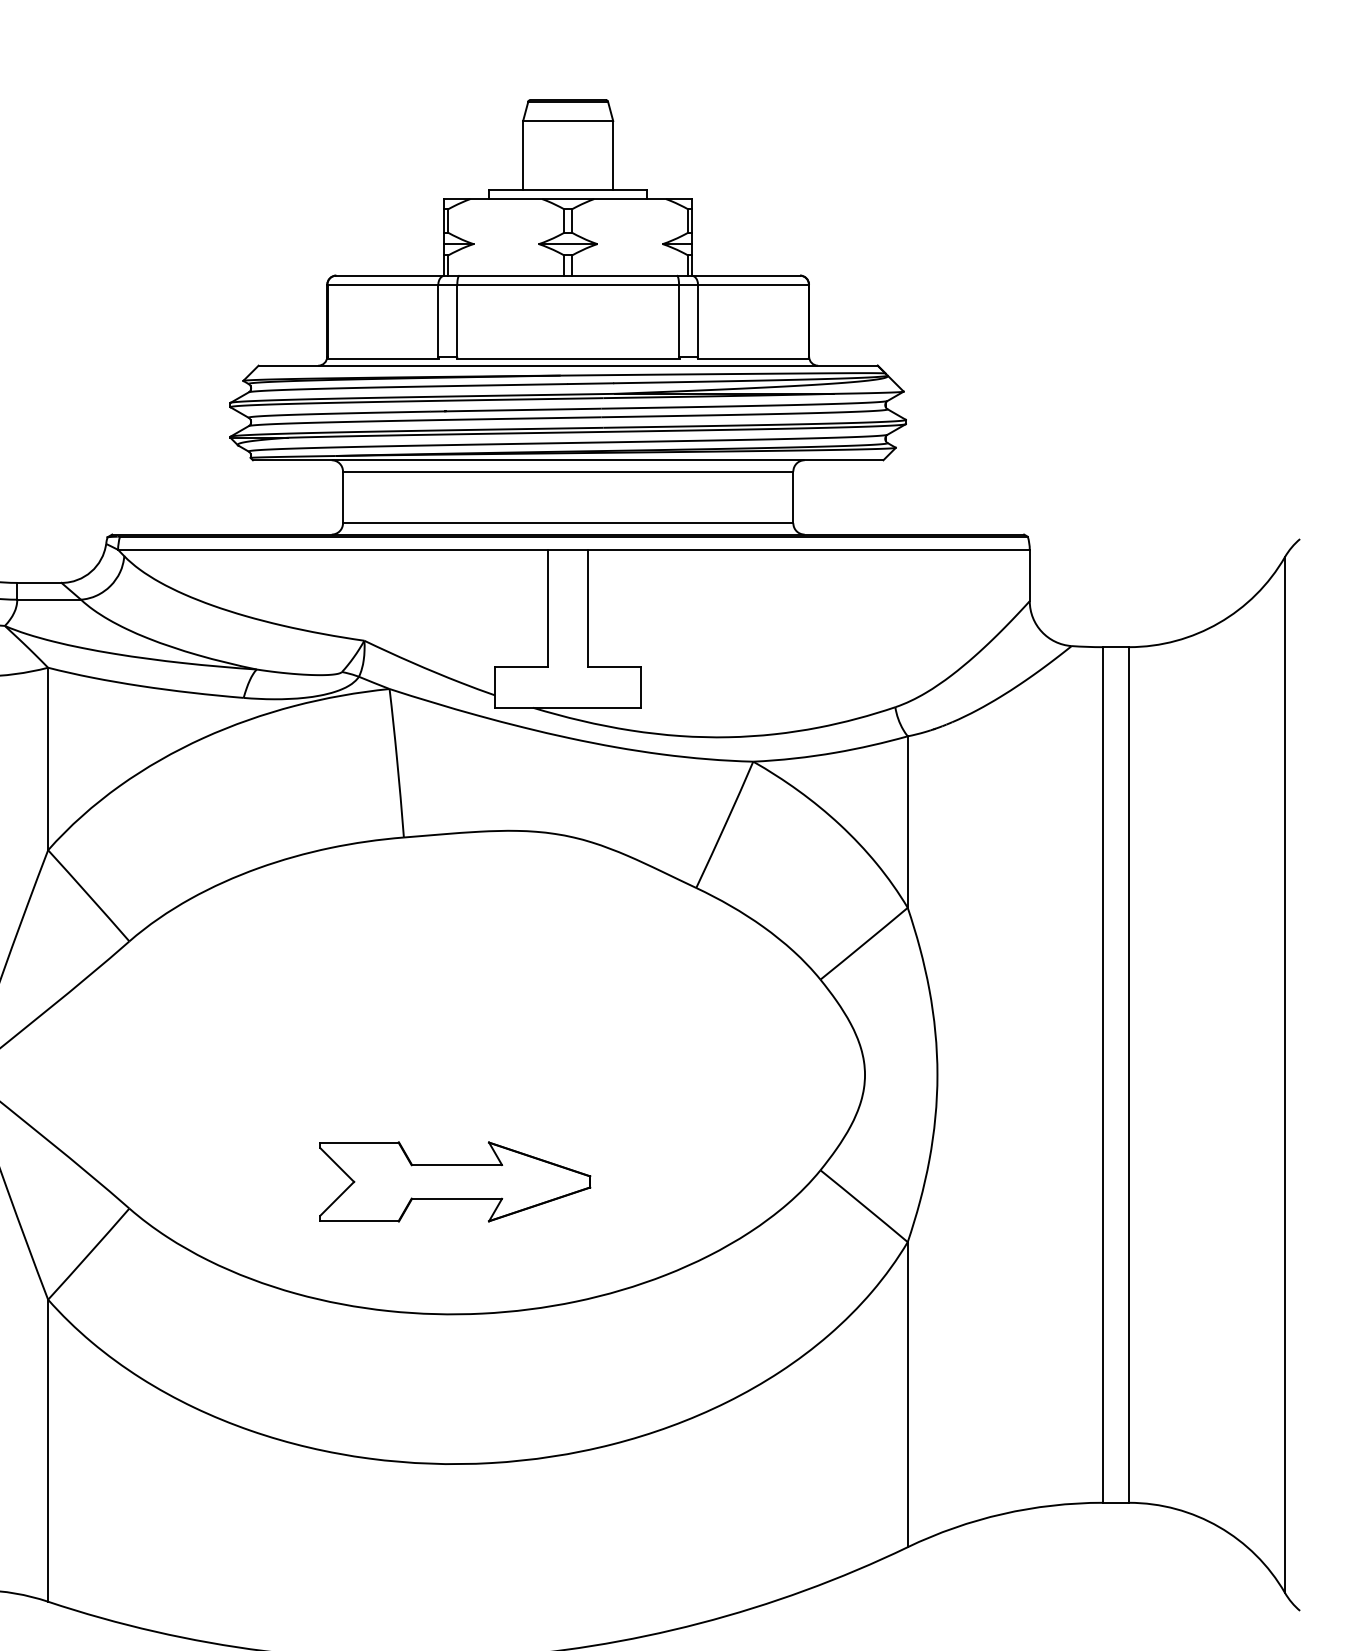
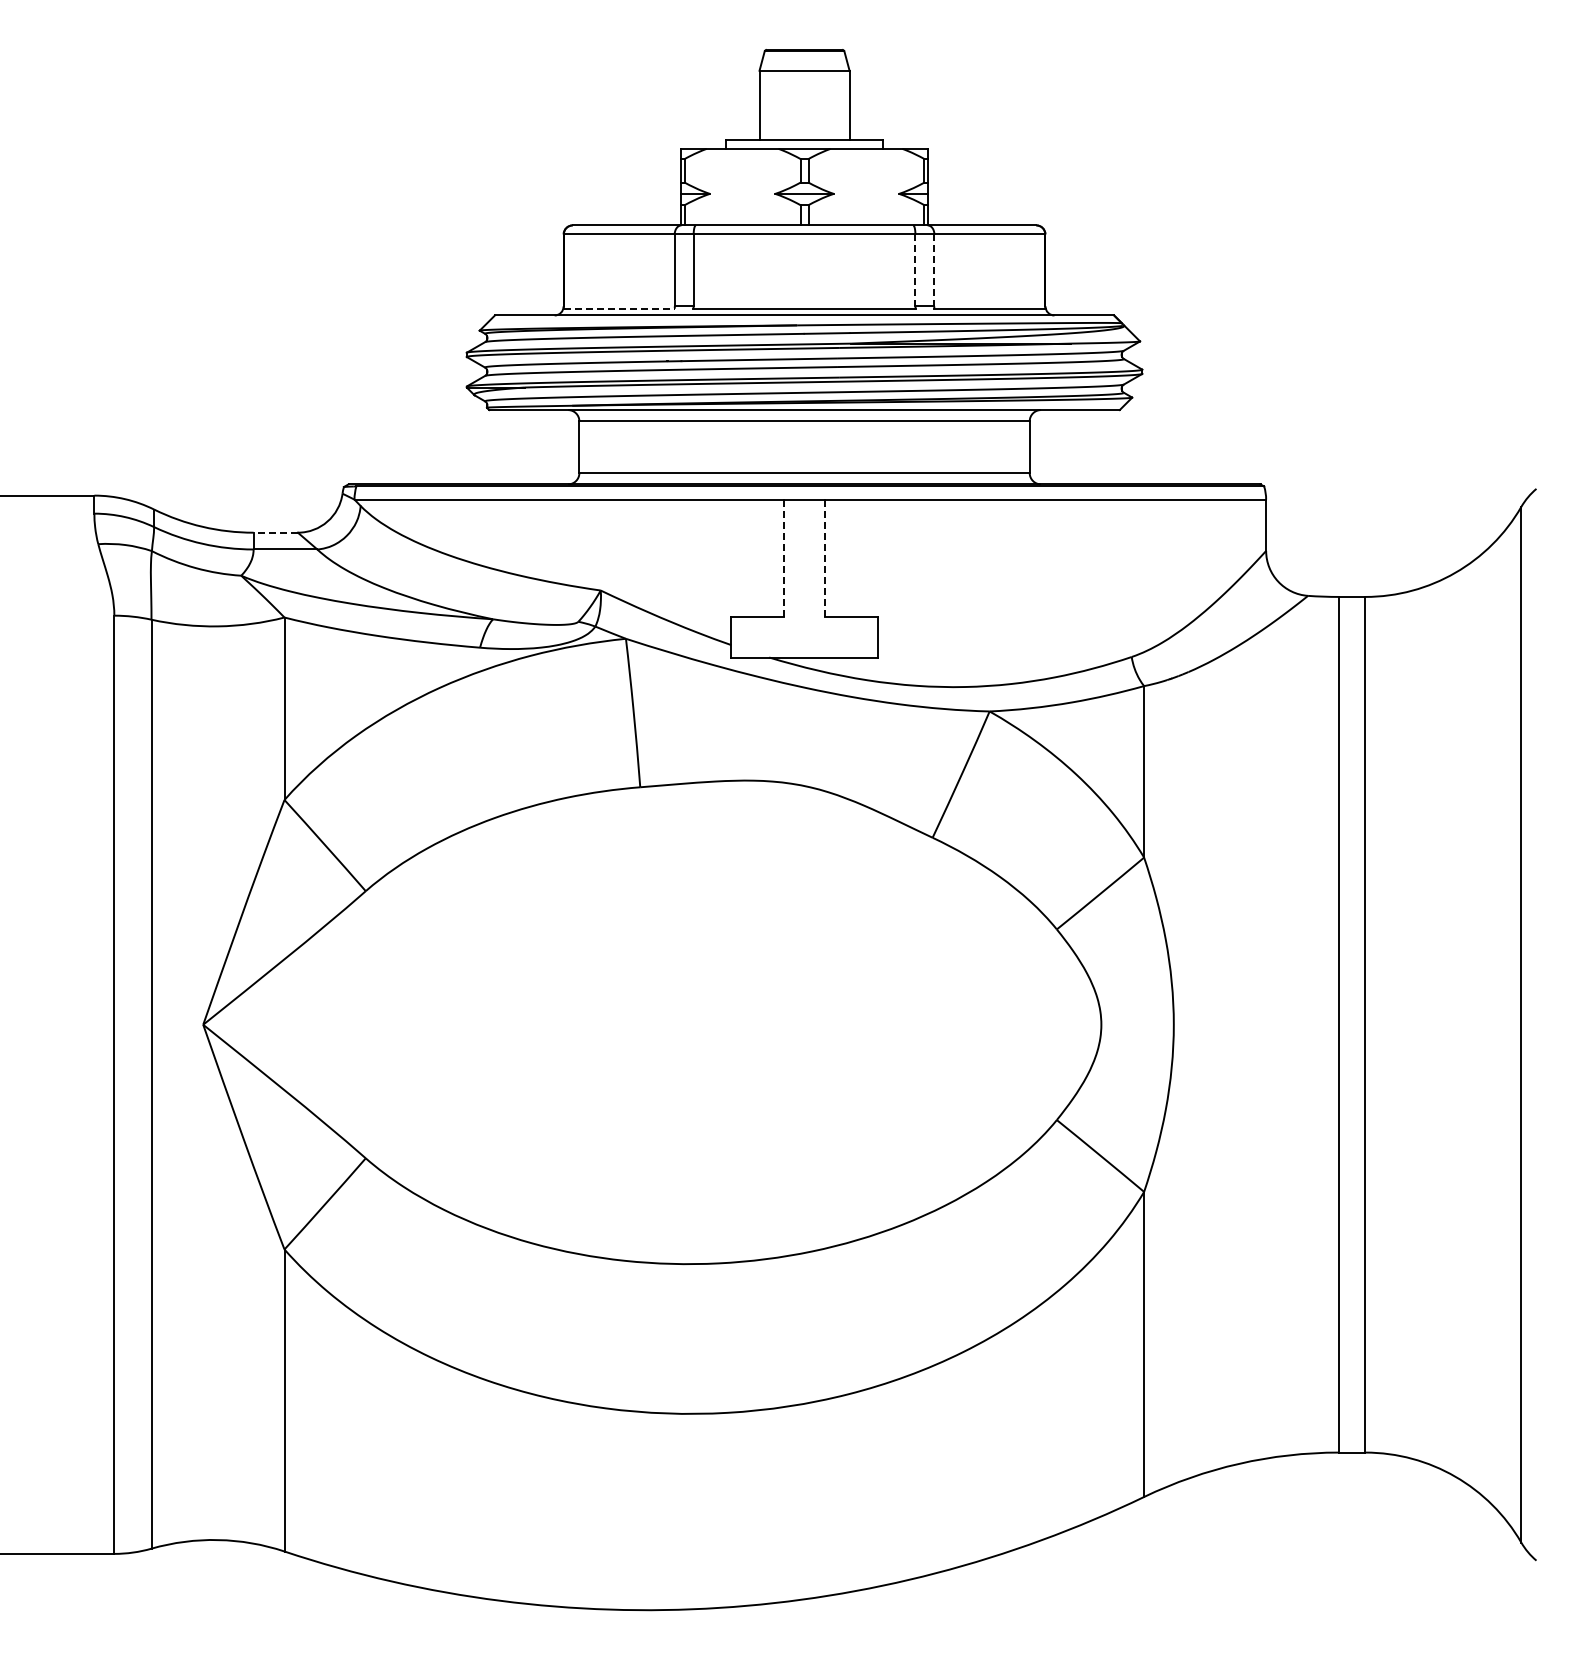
line: (679, 320) -> (915, 270), solid -> dashed
line: (698, 320) -> (934, 270), solid -> dashed
line: (383, 358) -> (619, 308), solid -> dashed
line: (39, 582) -> (275, 532), solid -> dashed
line: (548, 608) -> (784, 558), solid -> dashed
line: (588, 608) -> (824, 558), solid -> dashed
part: (455, 1181) -> (691, 1131), removed

